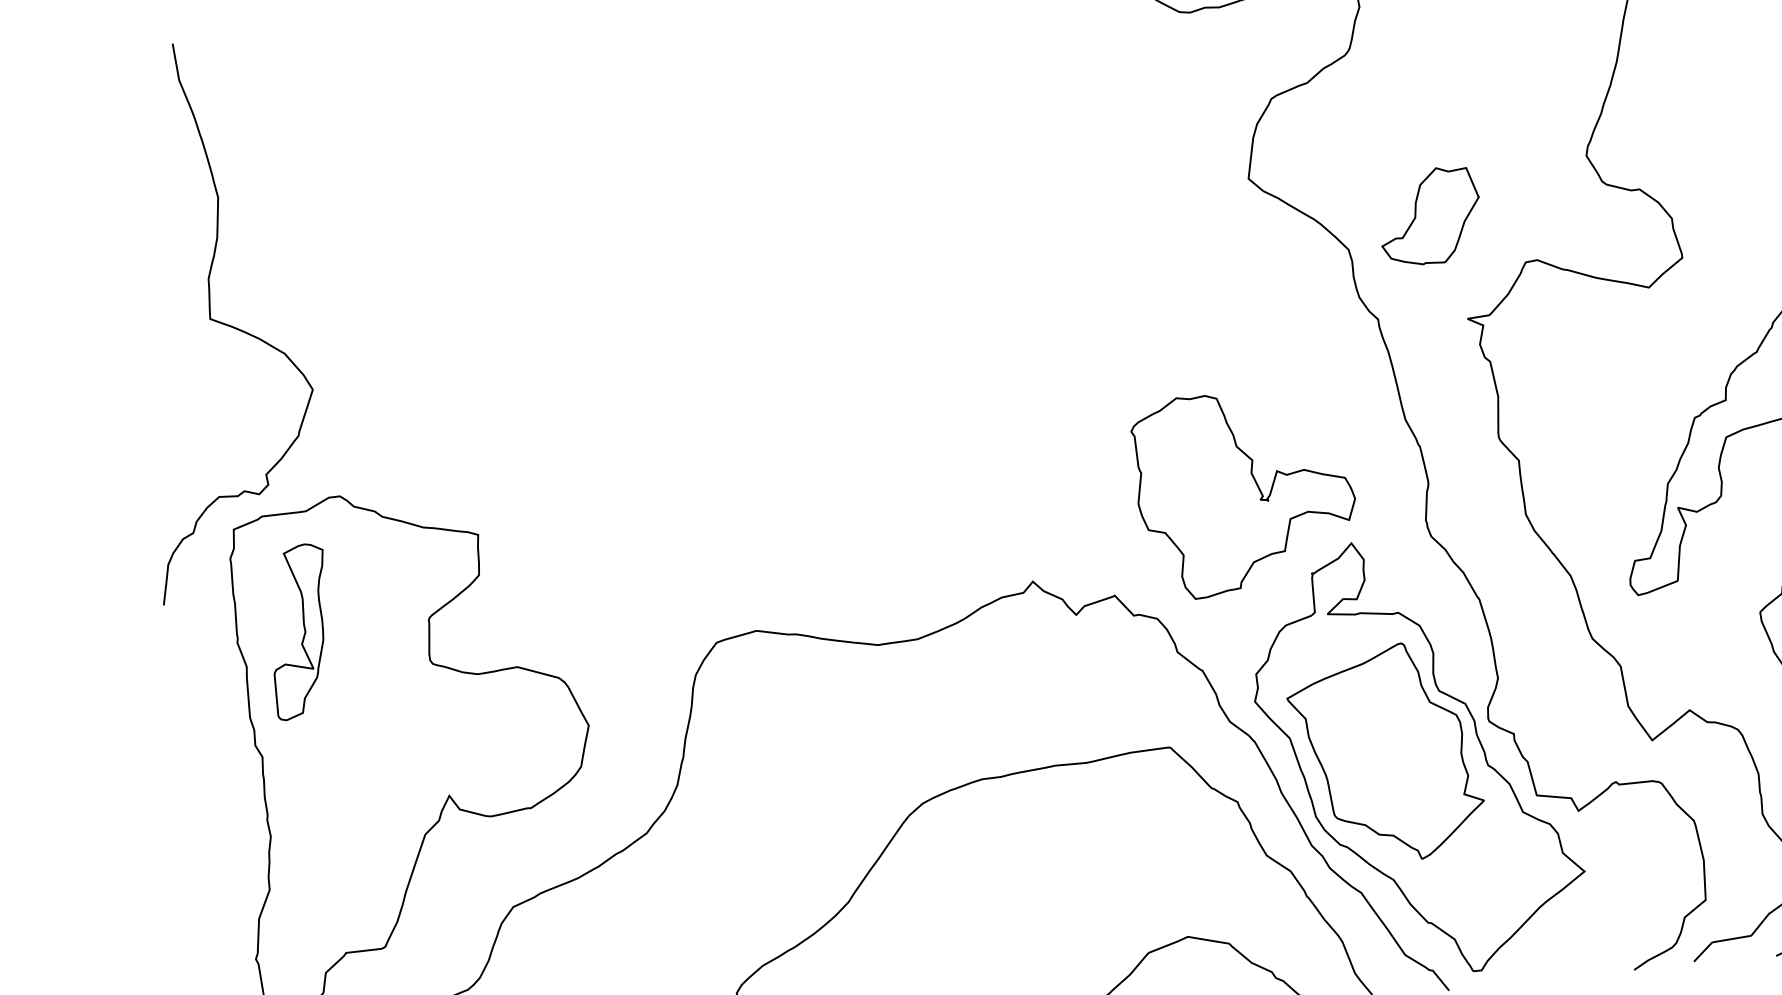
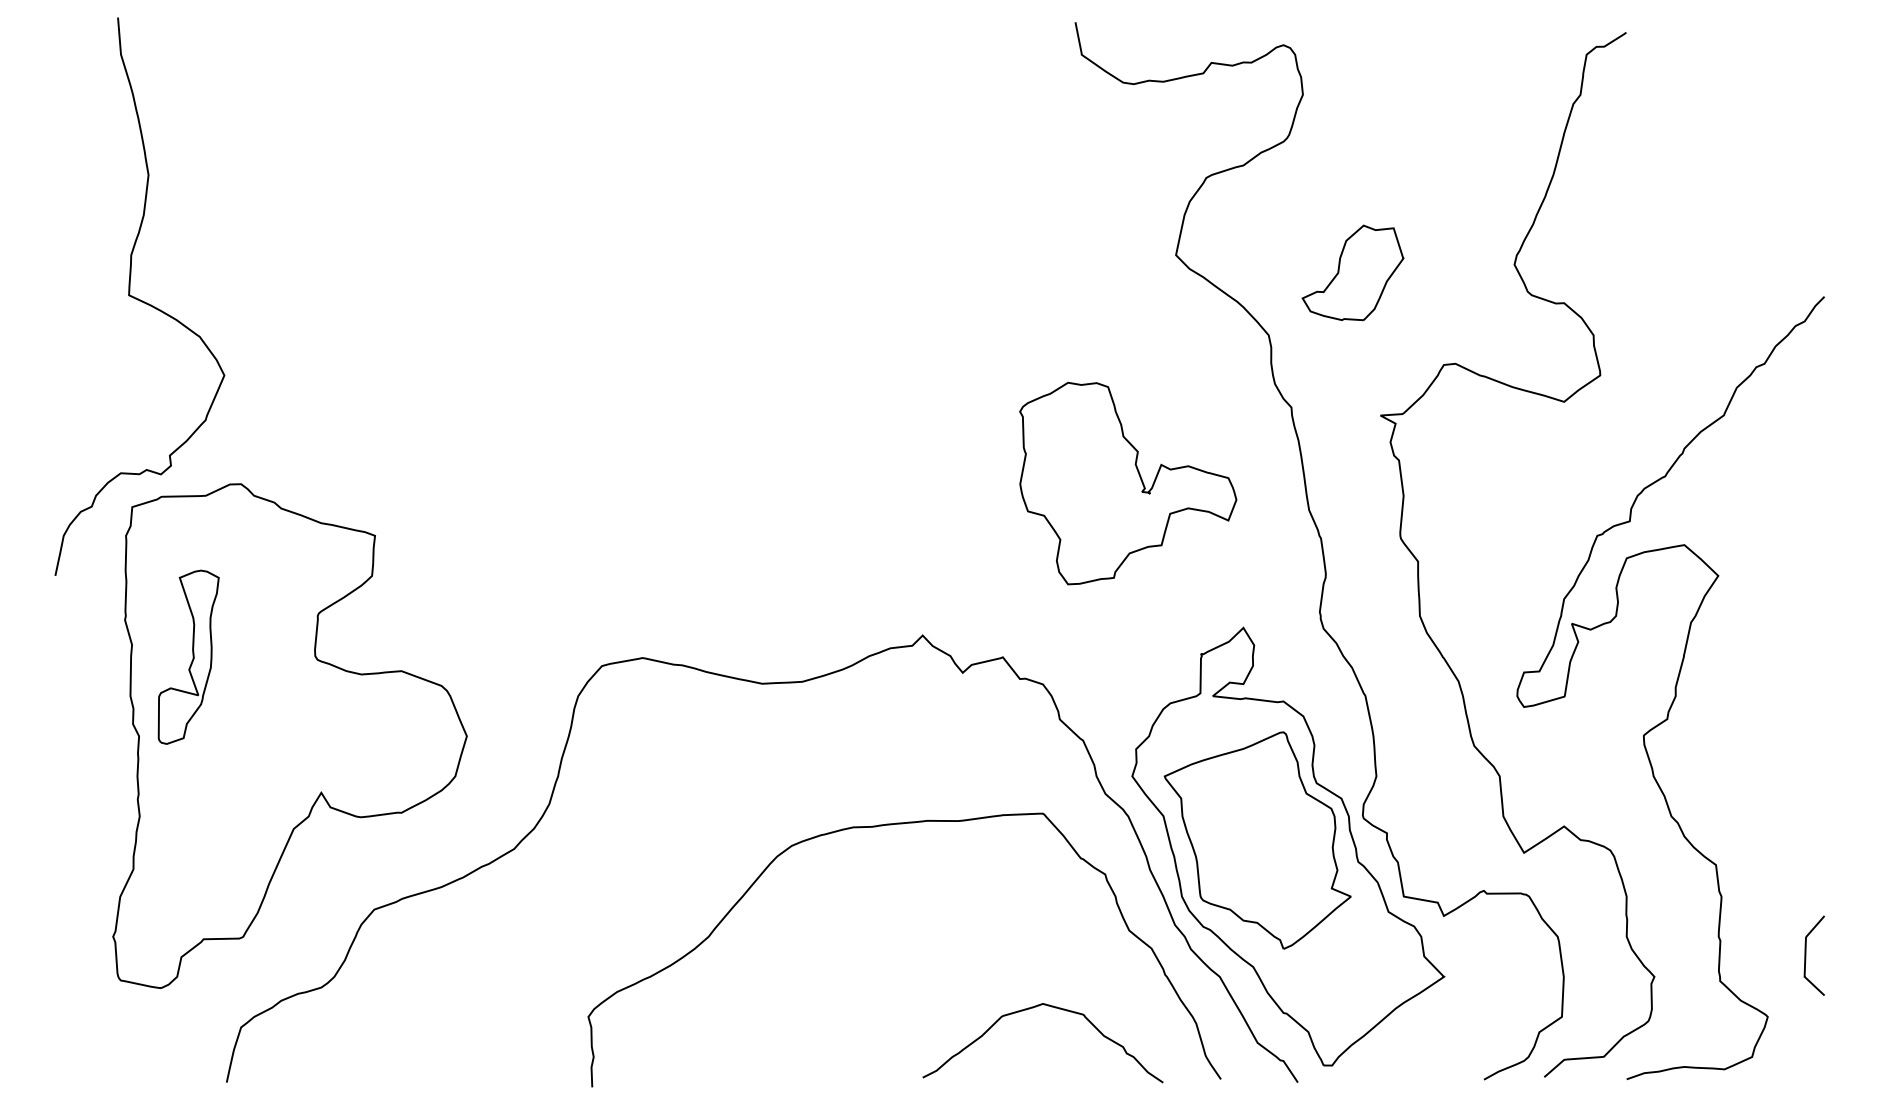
part: (1429, 215) -> (1352, 272), moved
part: (1246, 492) -> (1128, 483), moved
part: (300, 631) -> (188, 656), moved

